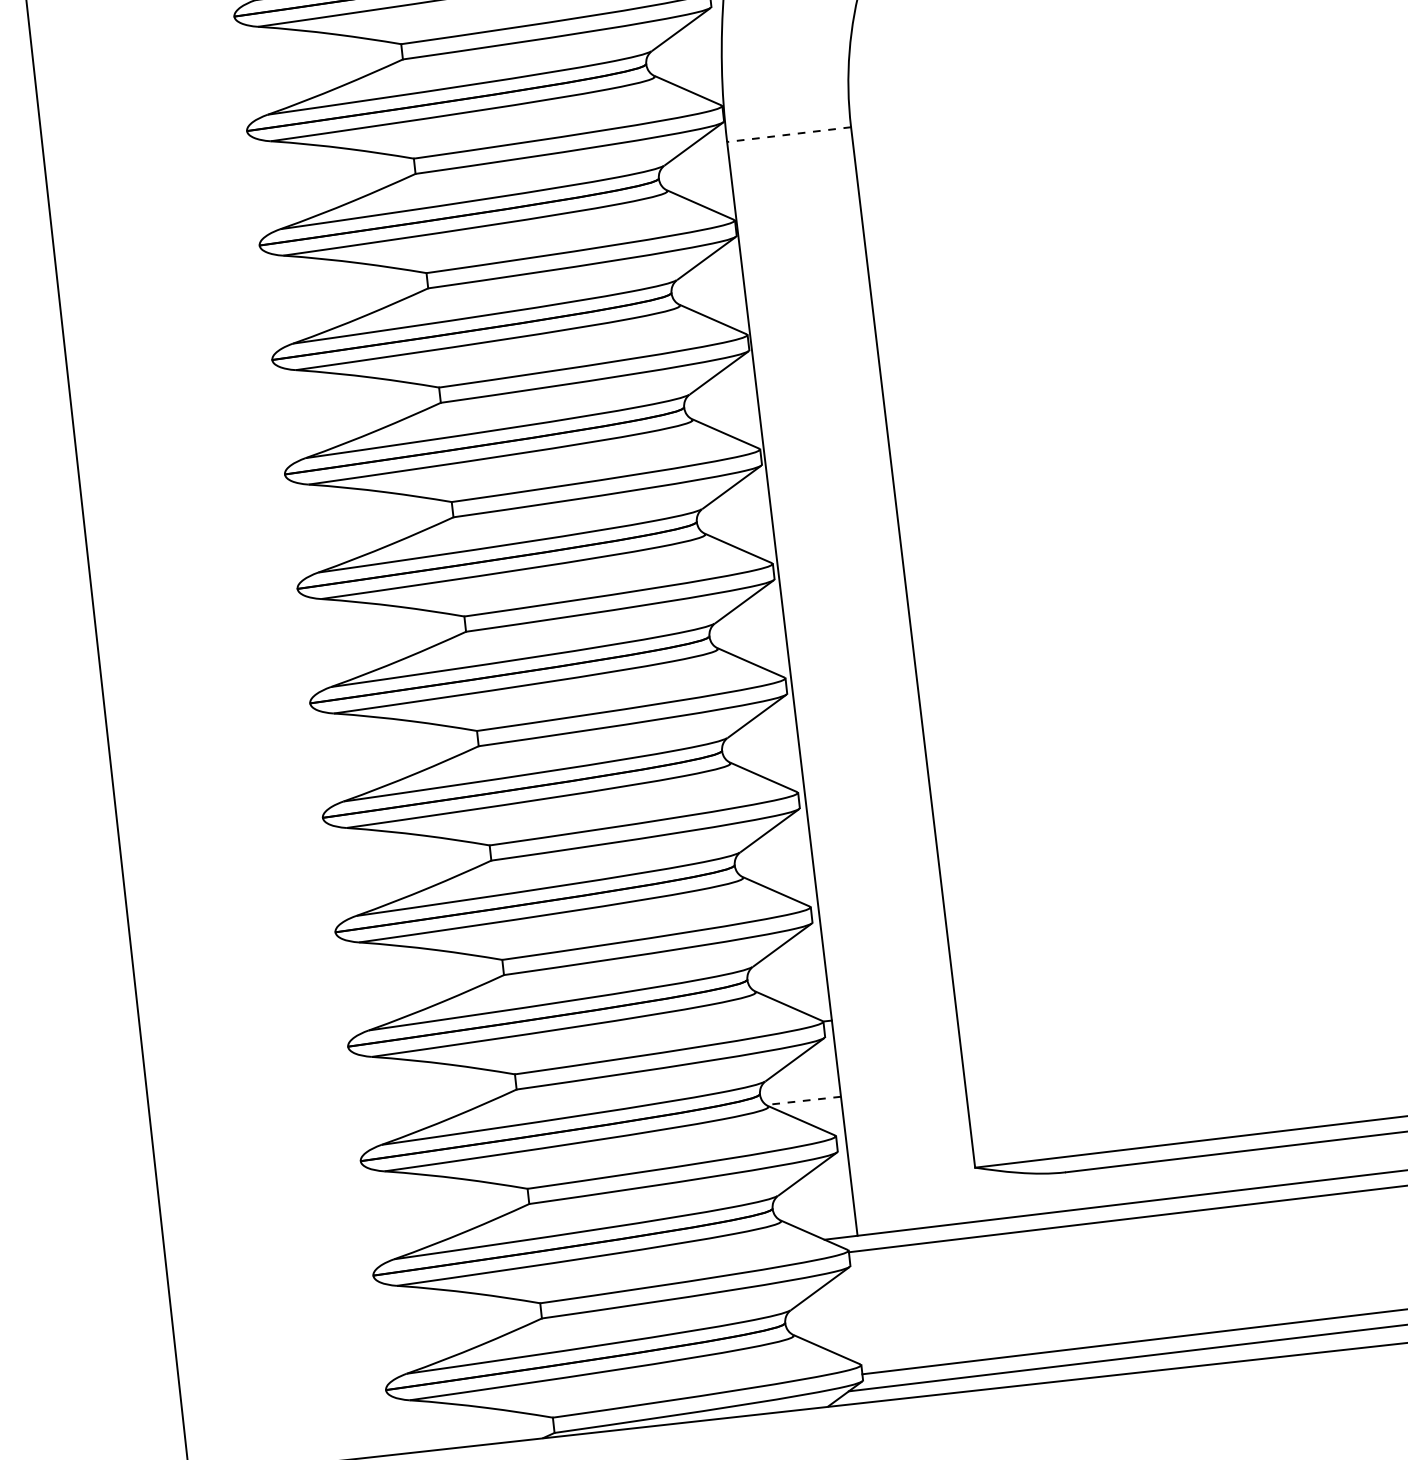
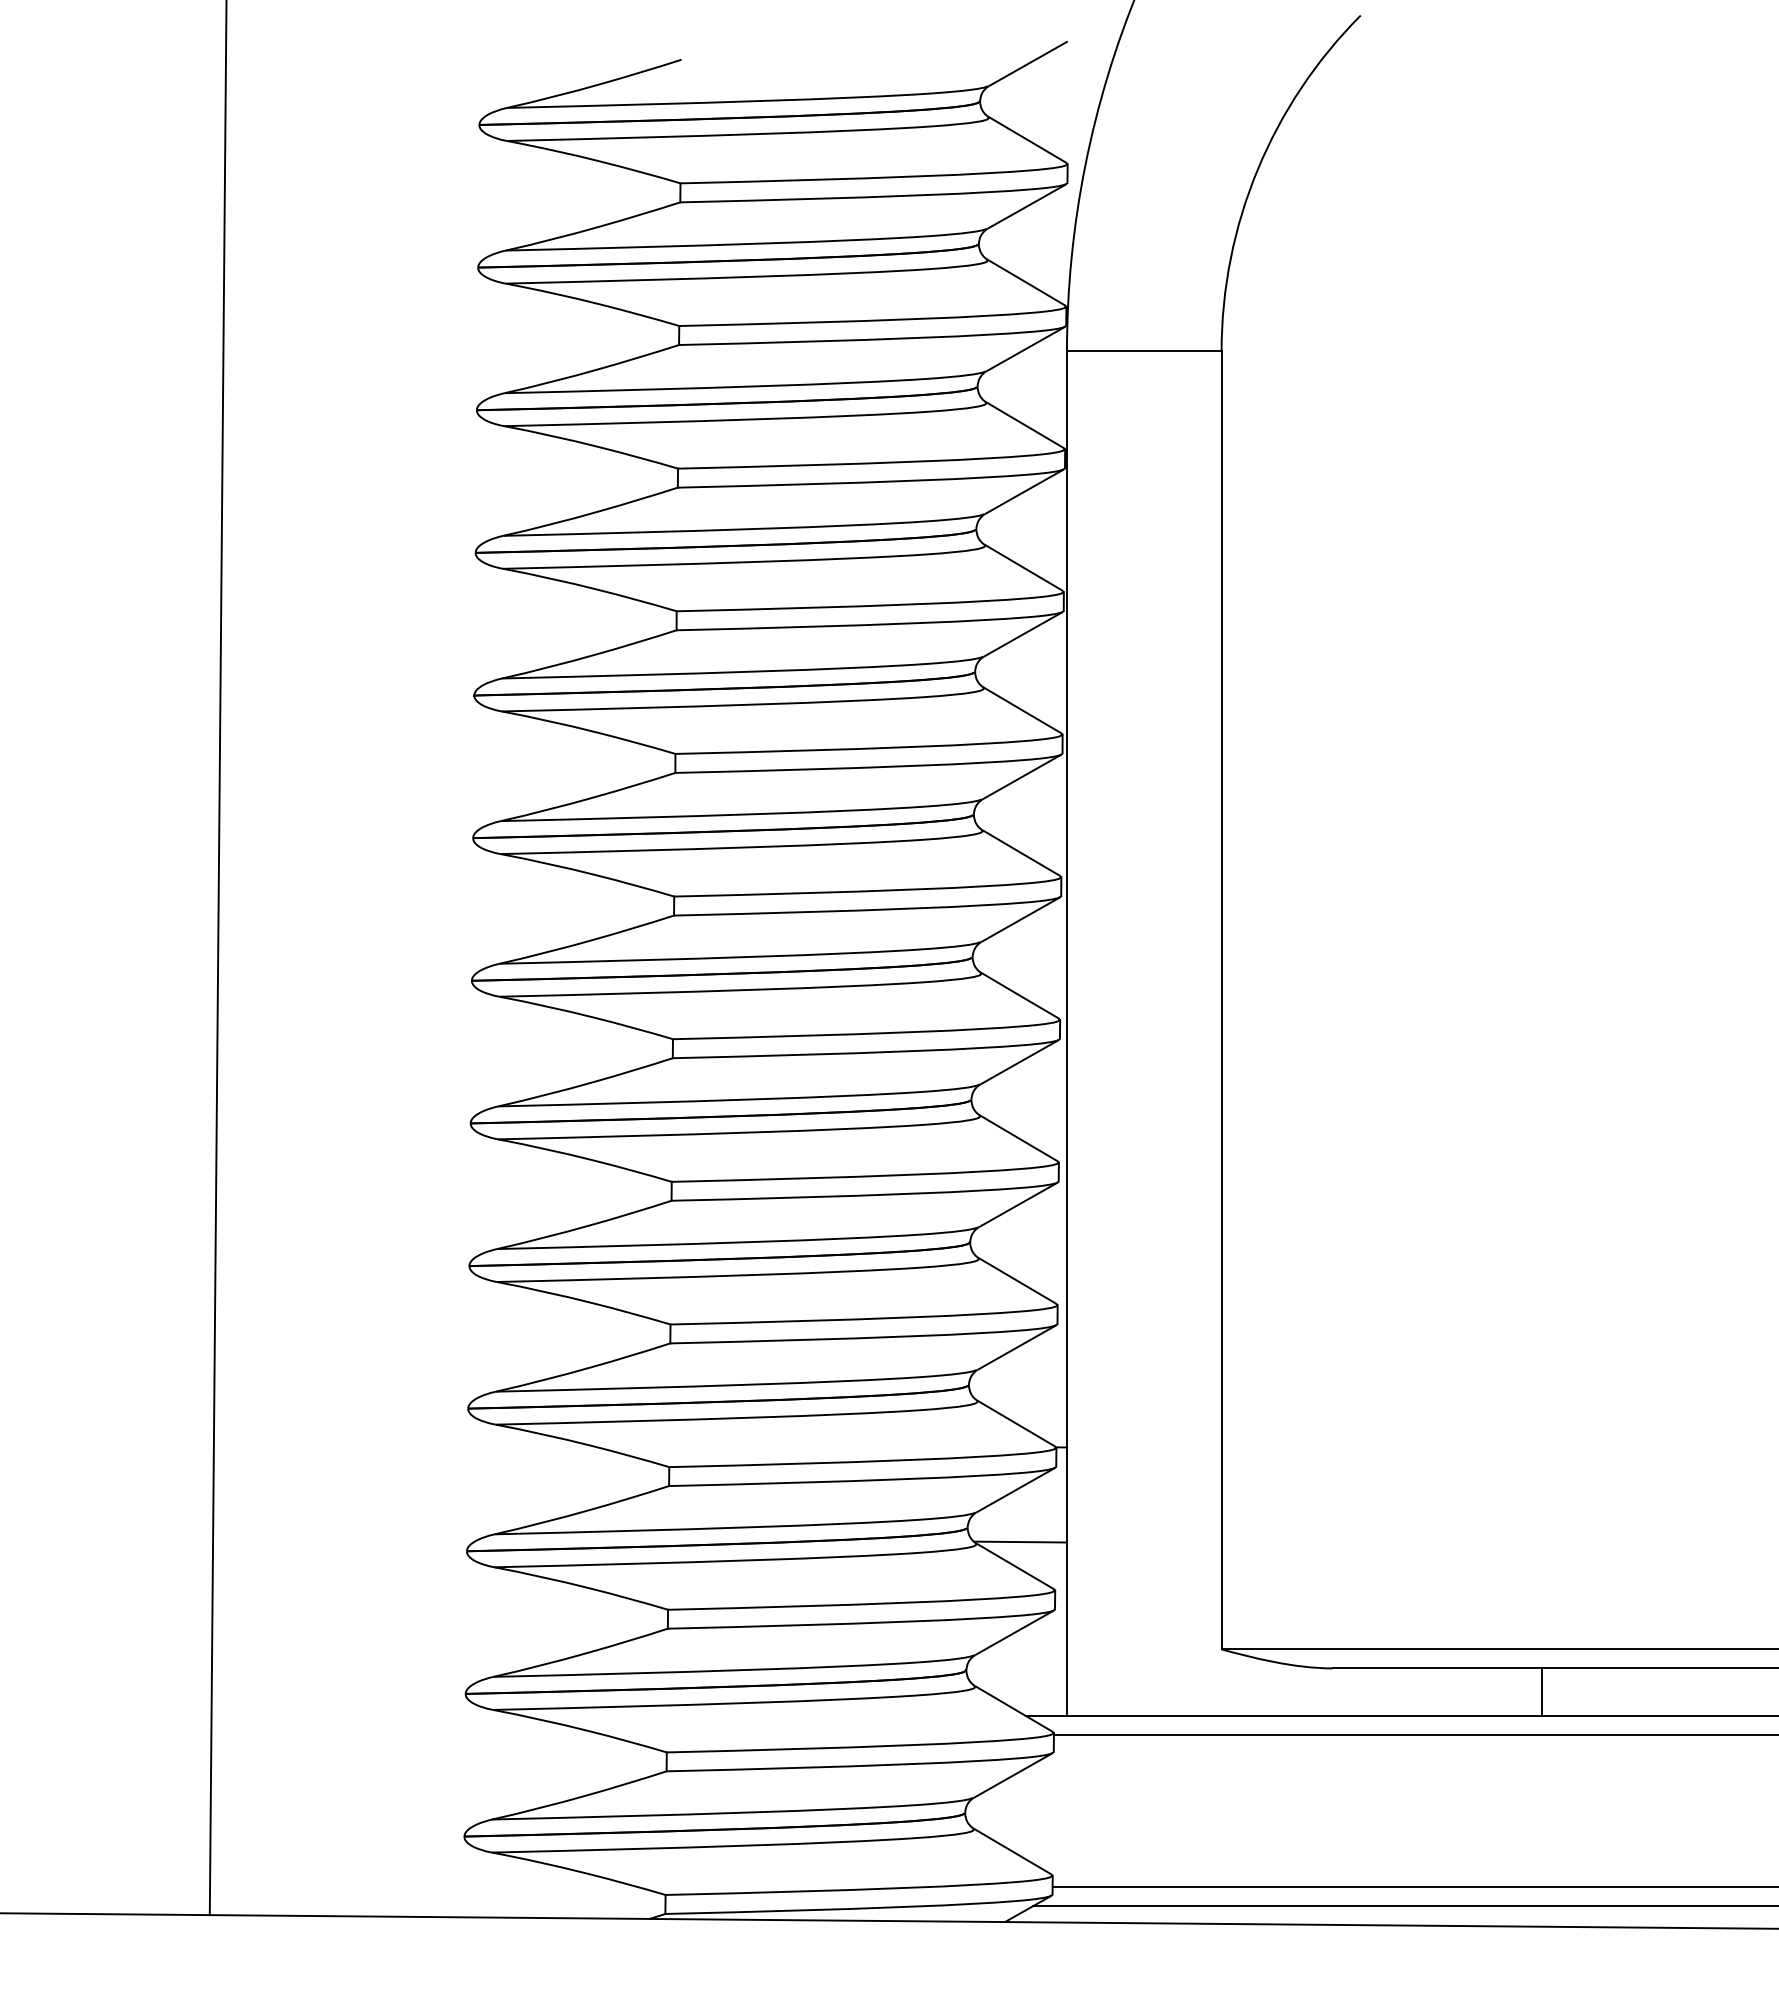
line: (788, 134) -> (1143, 351), dashed -> solid
line: (803, 1101) -> (1020, 1542), dashed -> solid
line: (1236, 1170) -> (1542, 1691), added

